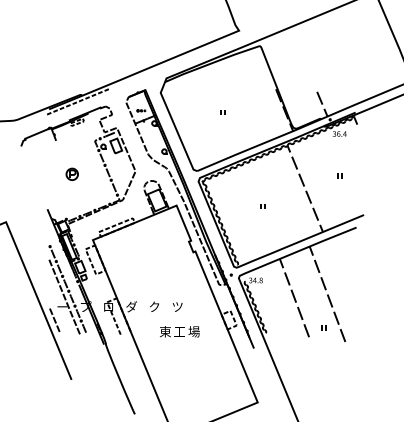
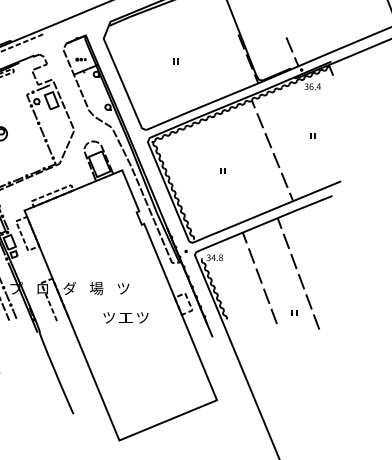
text: (154, 306) -> (96, 288), ク -> 場
text: (165, 331) -> (109, 317), 東 -> ツ
text: (193, 331) -> (141, 317), 場 -> ツ

